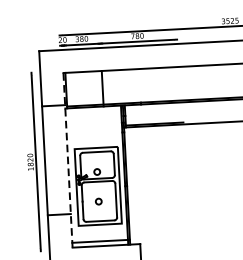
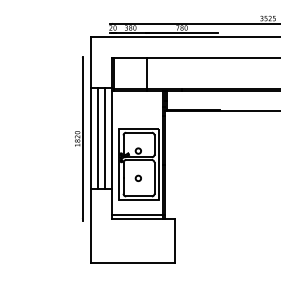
line: (68, 159) -> (112, 138), dashed -> solid
line: (52, 160) -> (97, 138), added
line: (60, 160) -> (105, 138), added

